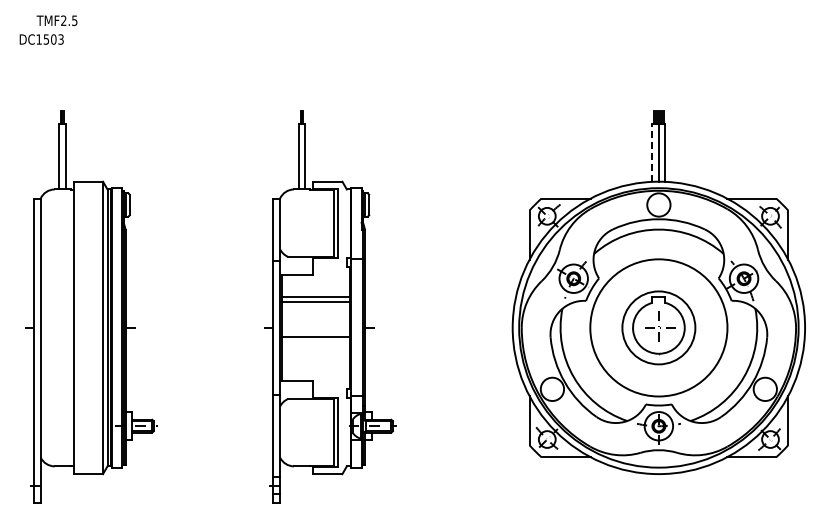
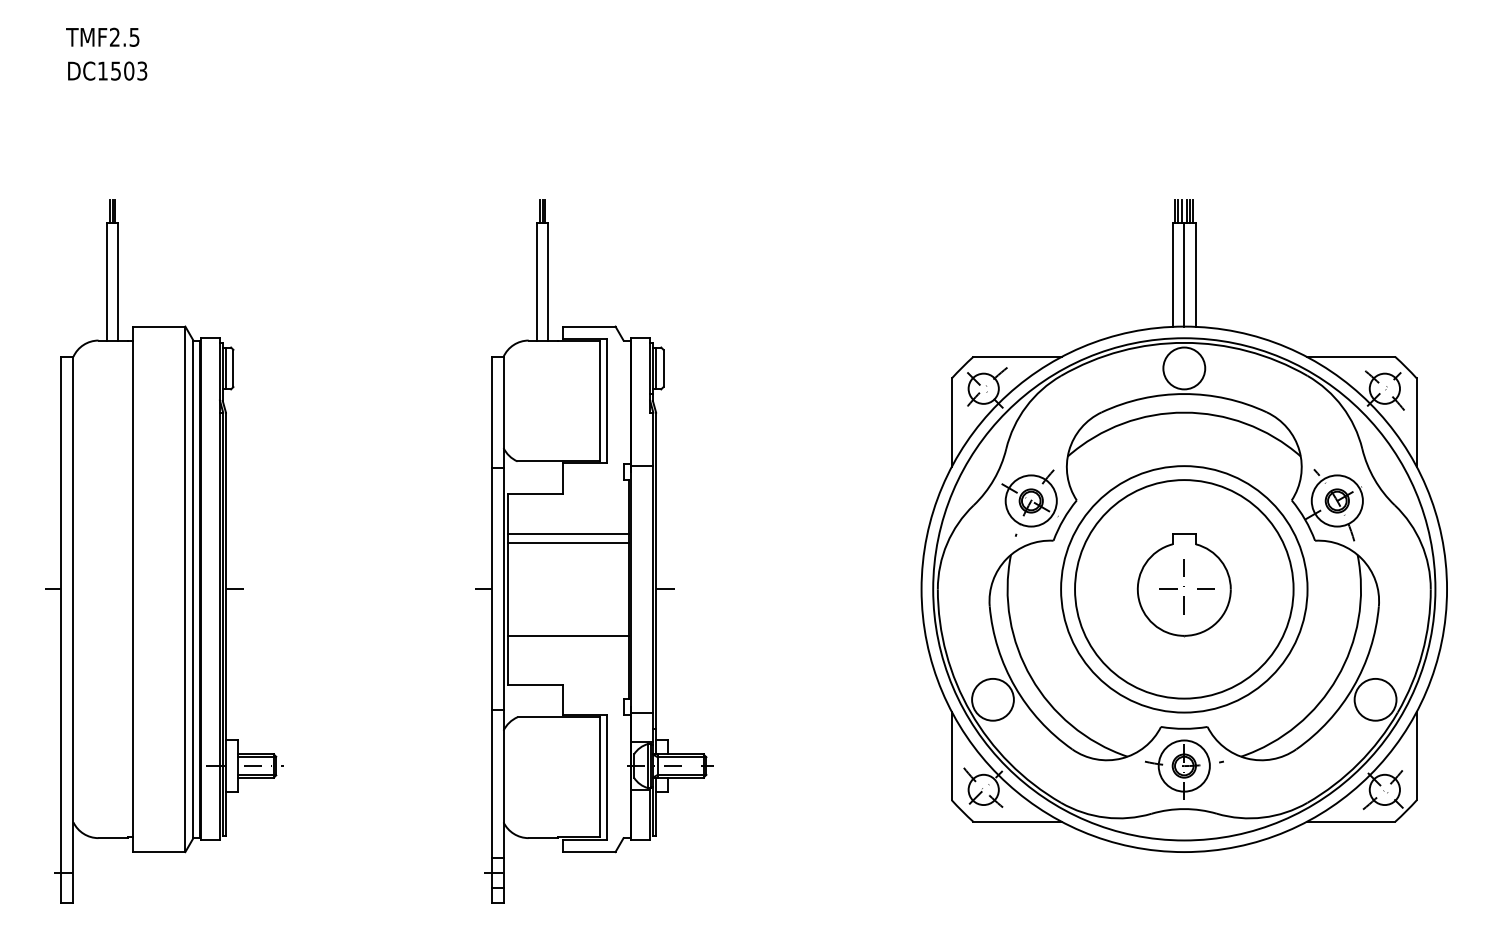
text: (41, 39) -> (107, 71), moved
line: (652, 153) -> (1172, 275), dashed -> solid
circle: (658, 327) -> (1183, 588), size x1.67
line: (315, 336) -> (567, 635), moved

